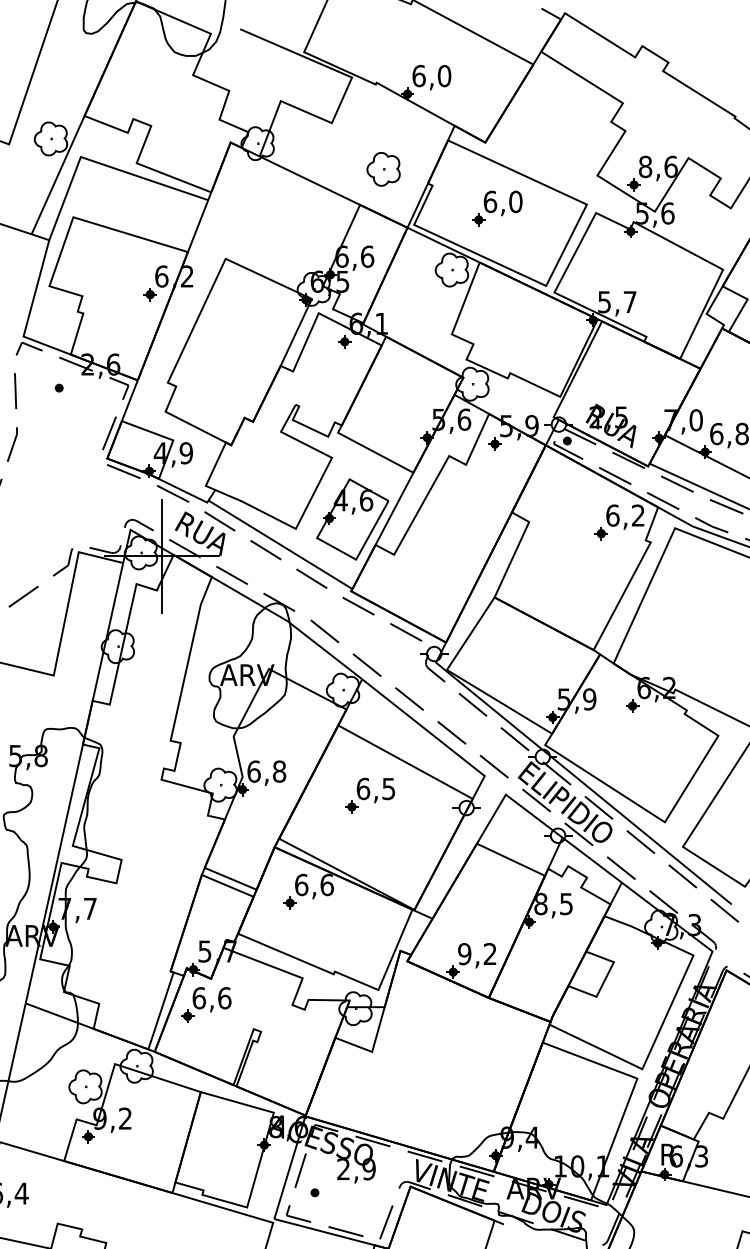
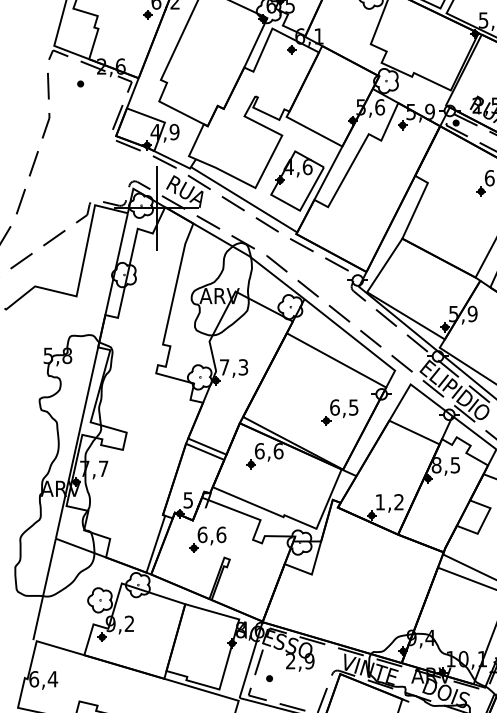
text: (266, 771) -> (233, 367), 6,8 -> 7,3
part: (369, 795) -> (339, 412), moved
text: (464, 954) -> (380, 502), 9,2 -> 1,2
part: (206, 1004) -> (207, 539), moved

